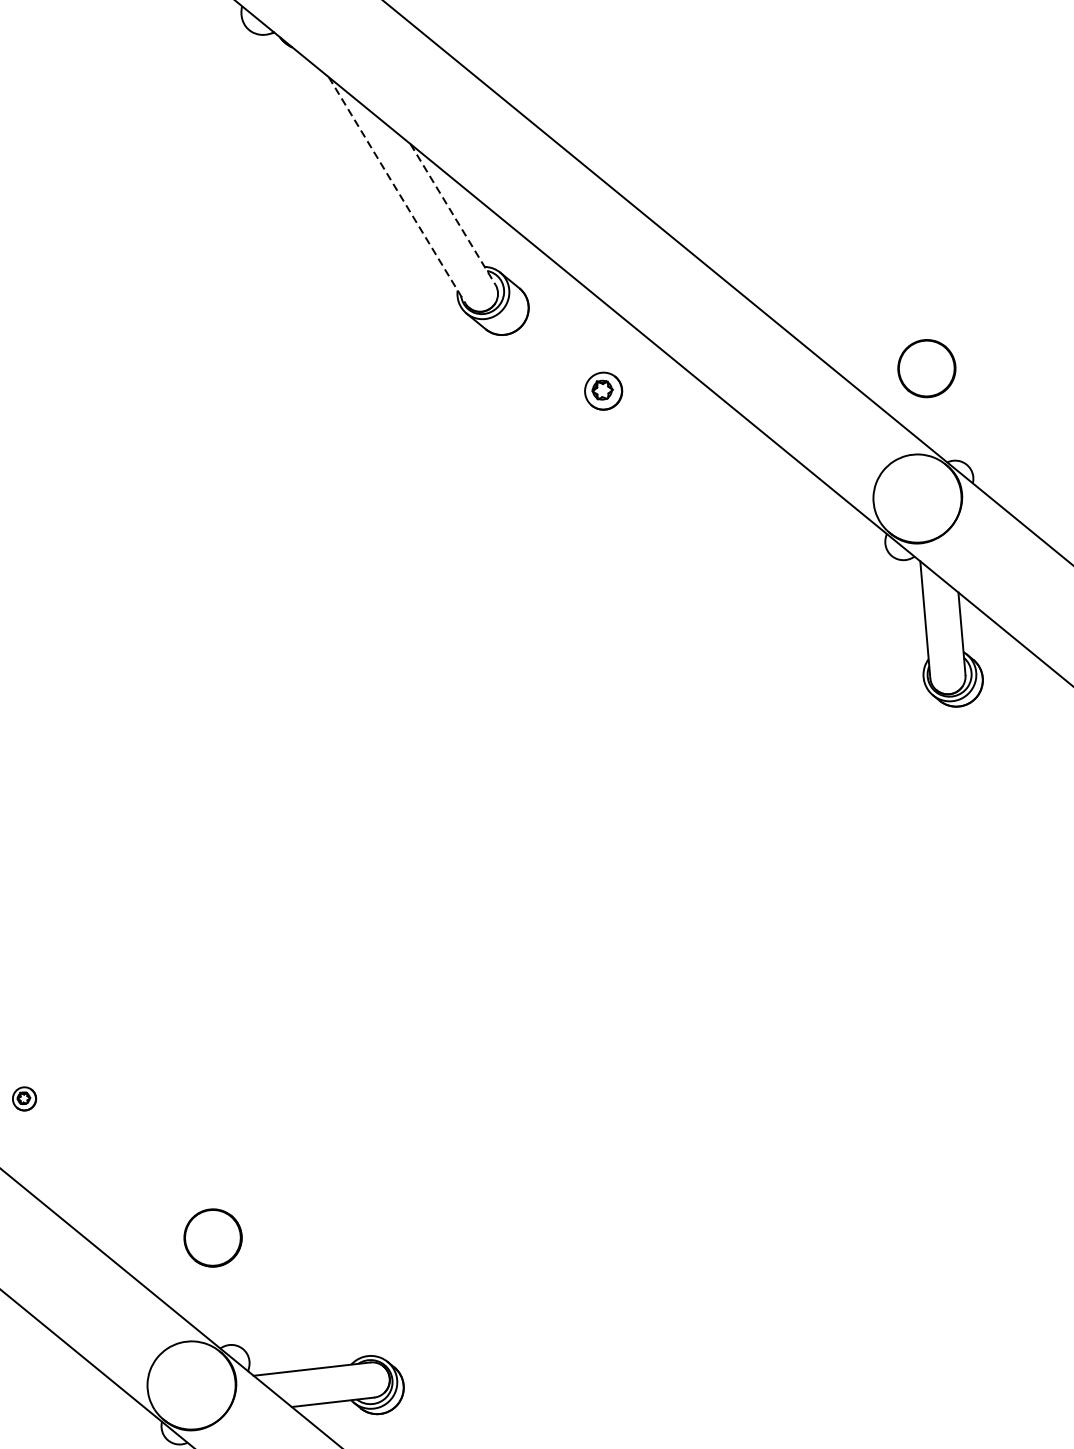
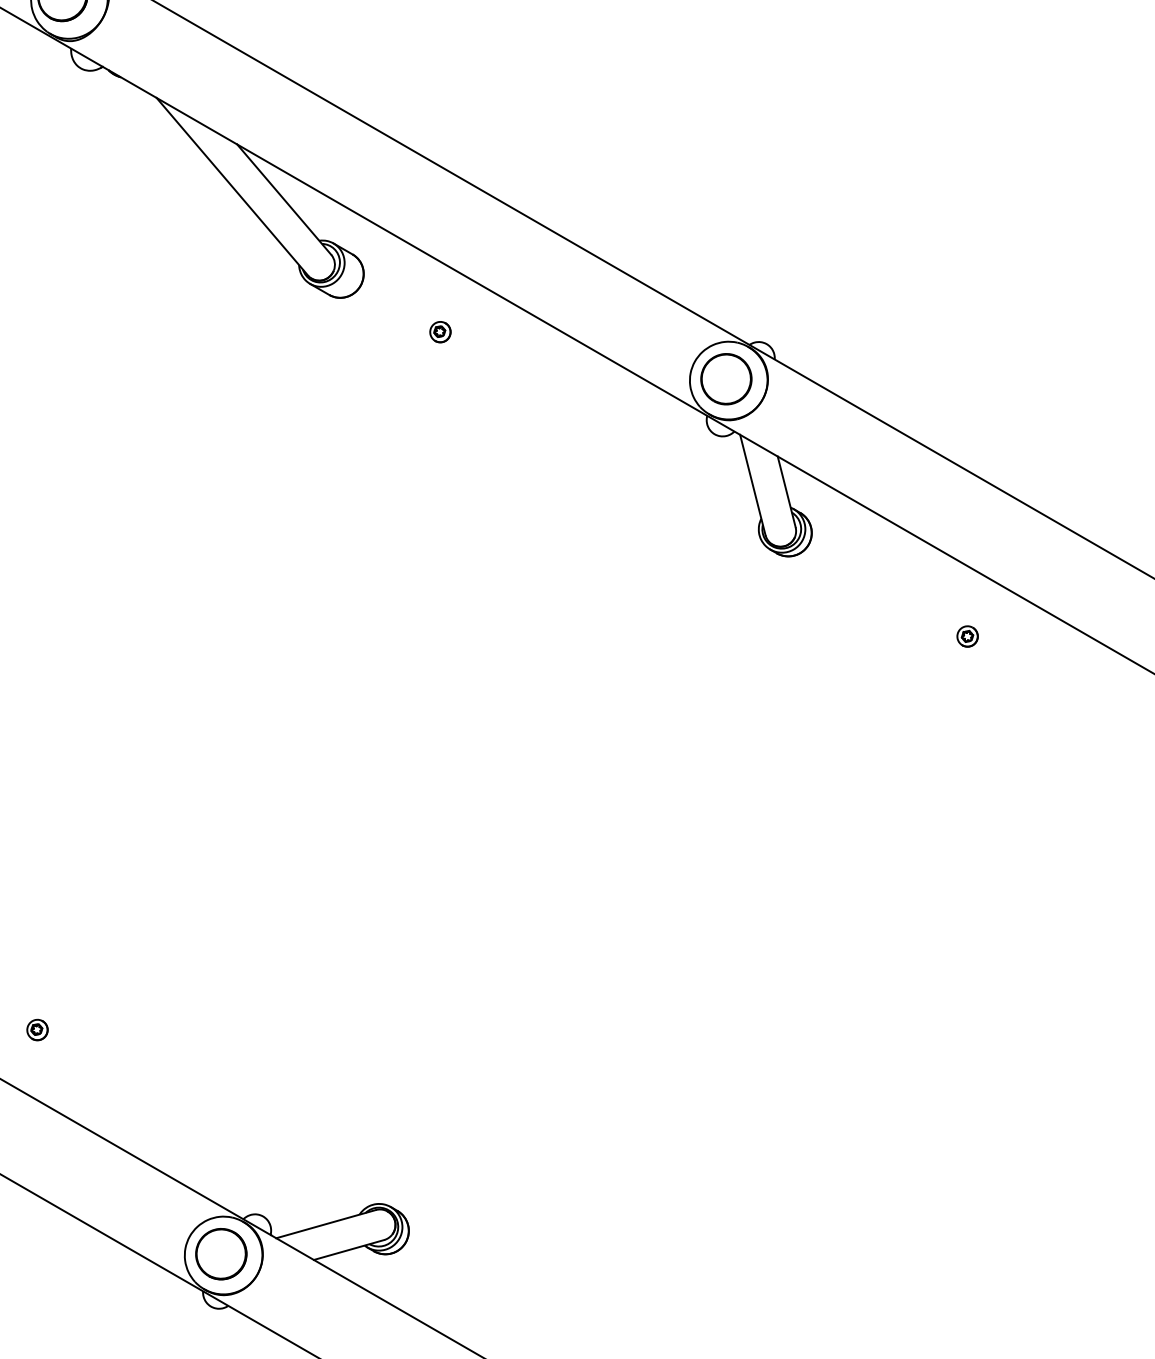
line: (397, 190) -> (232, 186), dashed -> solid
line: (453, 214) -> (284, 199), dashed -> solid
part: (926, 368) -> (726, 379), moved
part: (603, 391) -> (440, 332), size x0.62
part: (213, 1238) -> (221, 1254), moved

